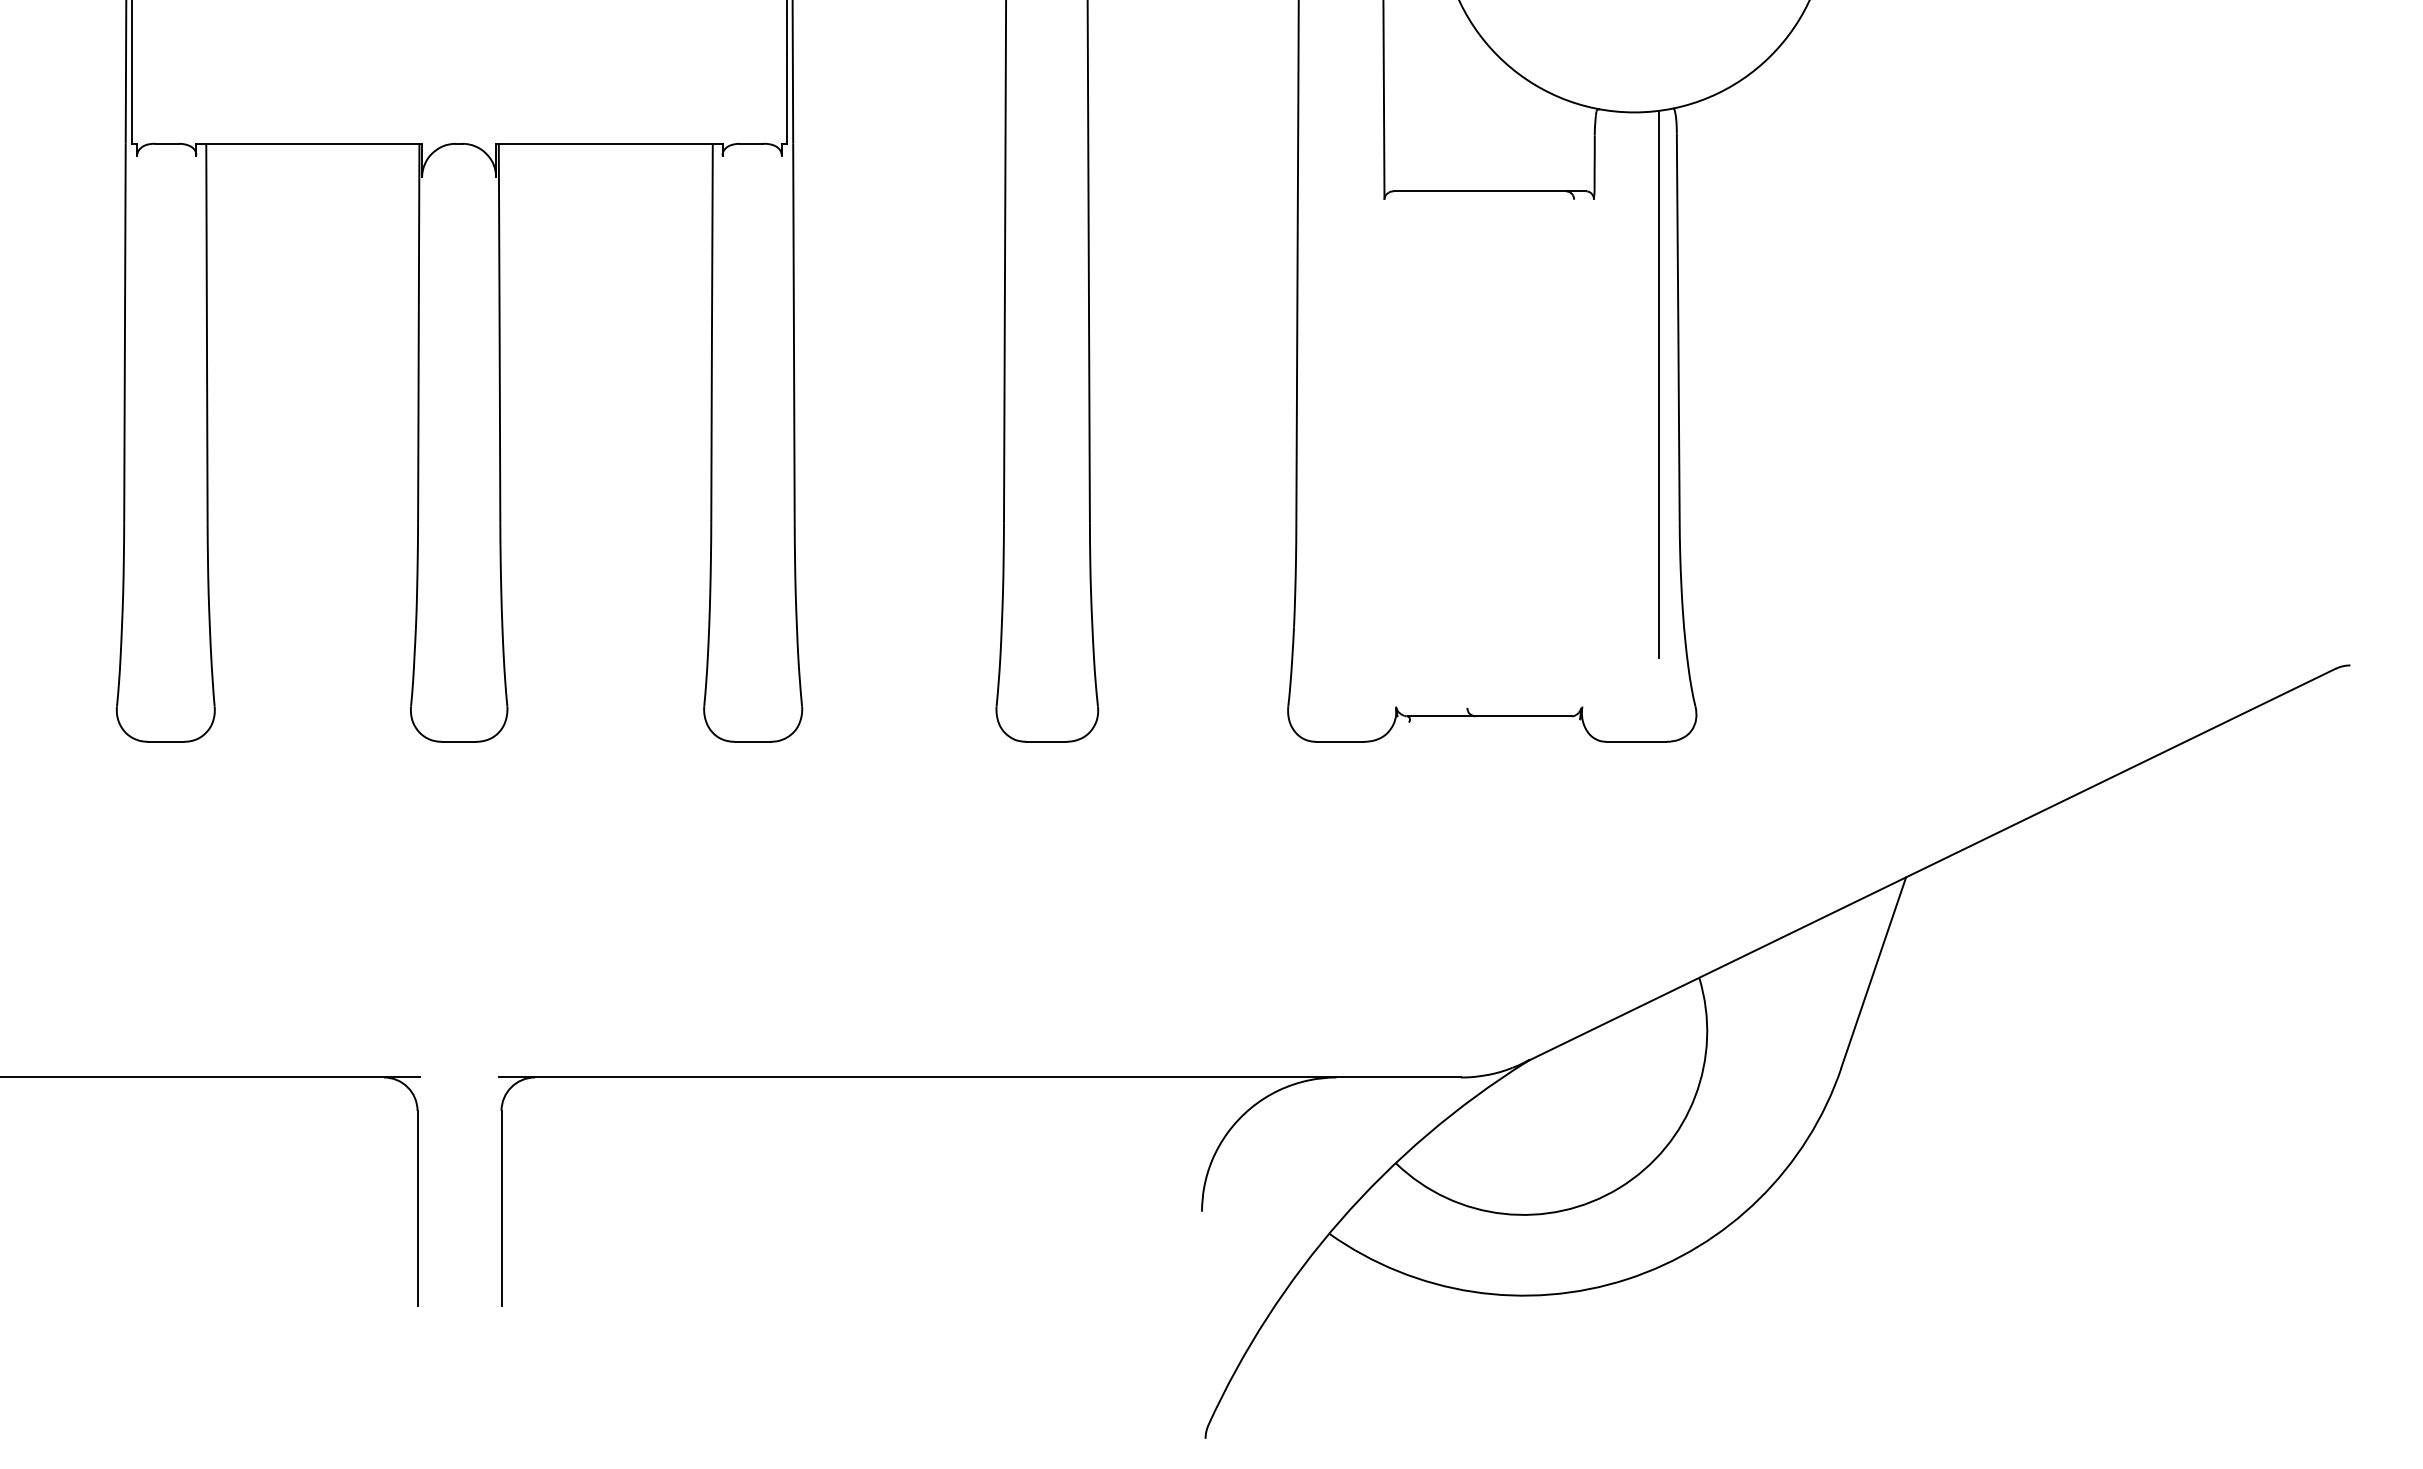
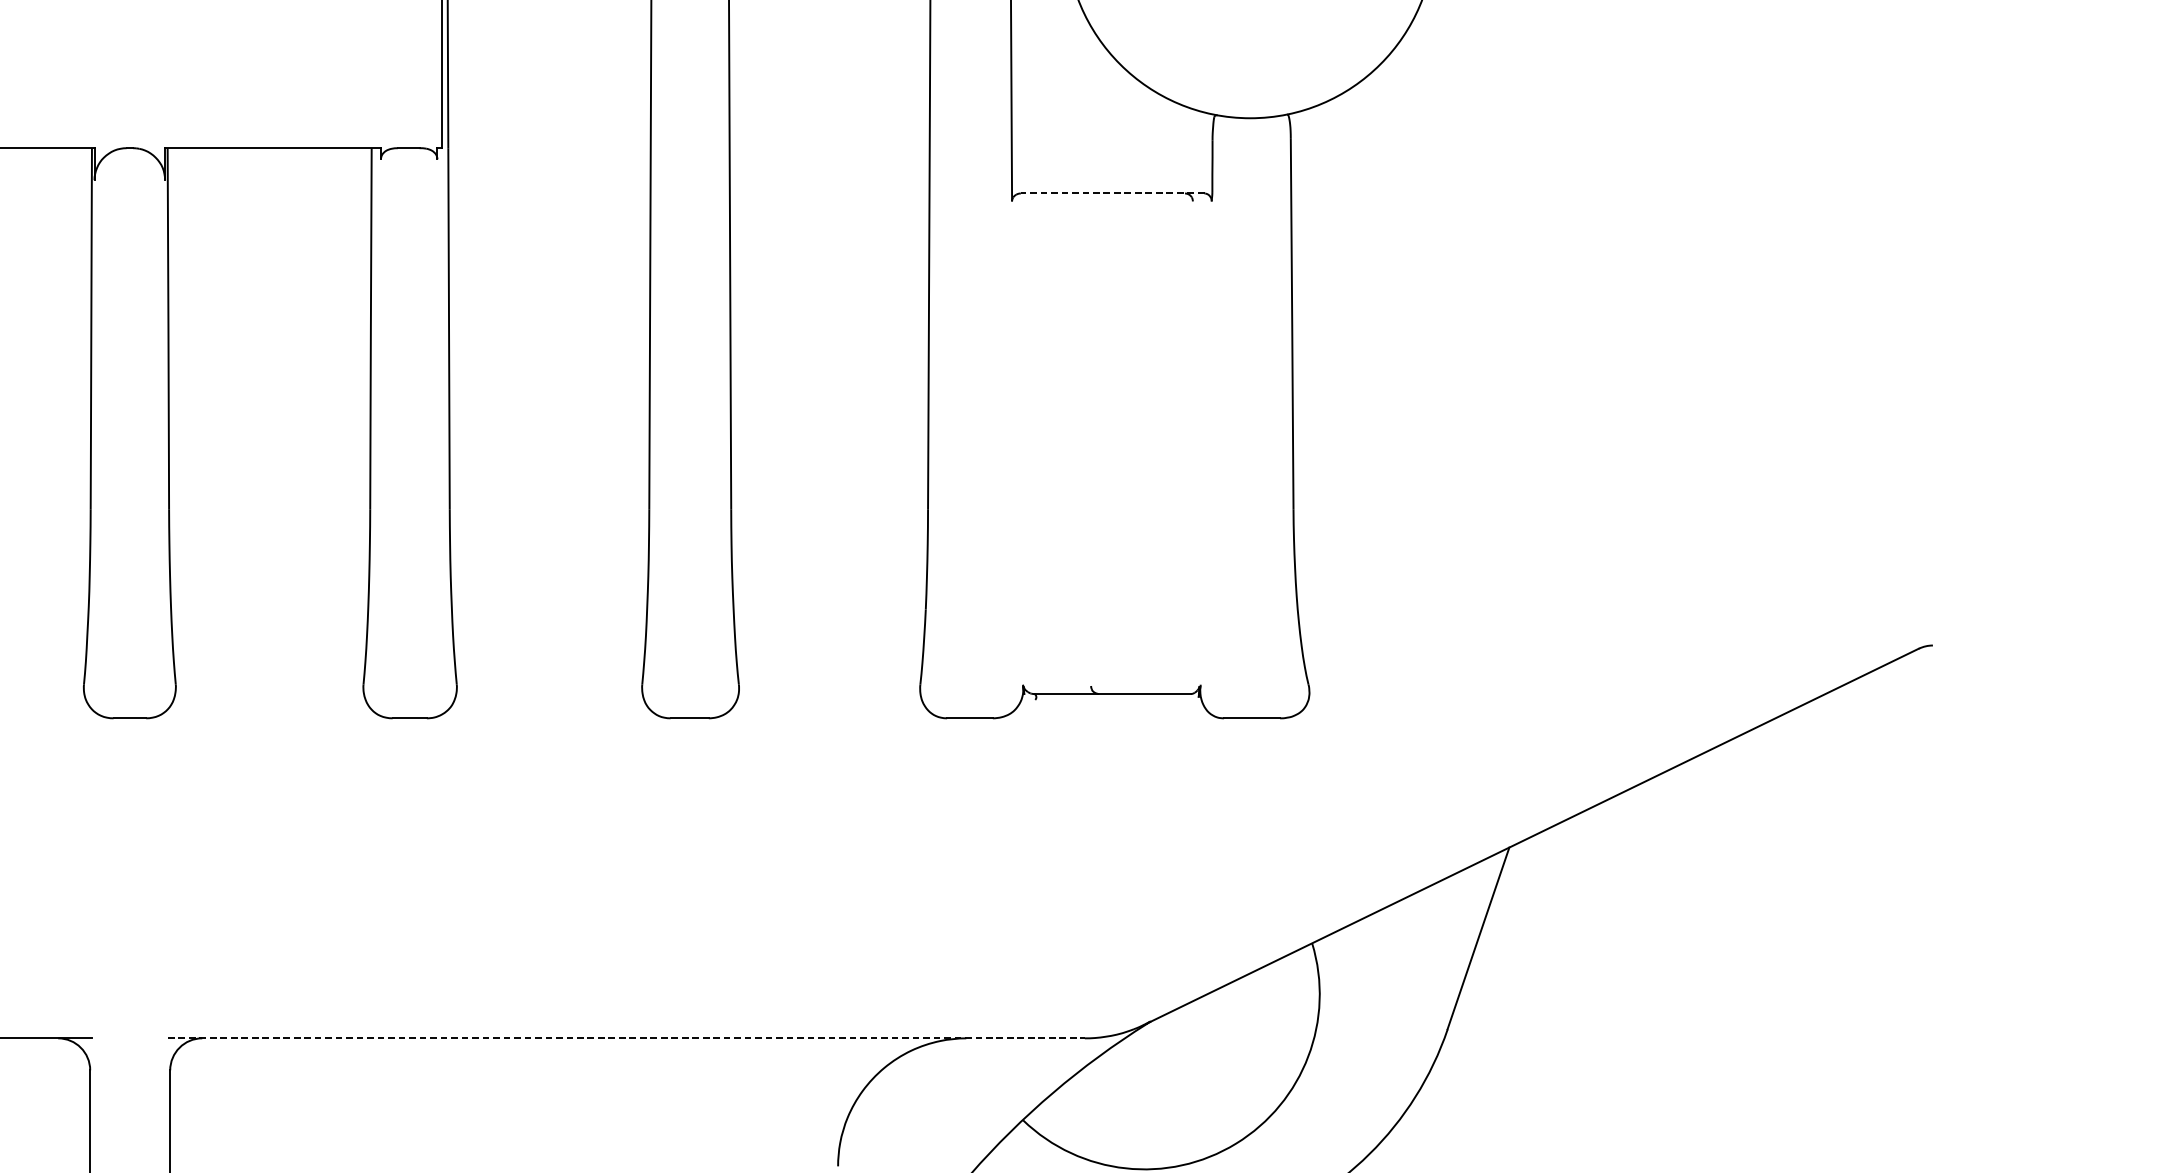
line: (1489, 191) -> (1112, 193), solid -> dashed
line: (1658, 383) -> (1273, 376), removed
line: (980, 1077) -> (626, 1038), solid -> dashed

